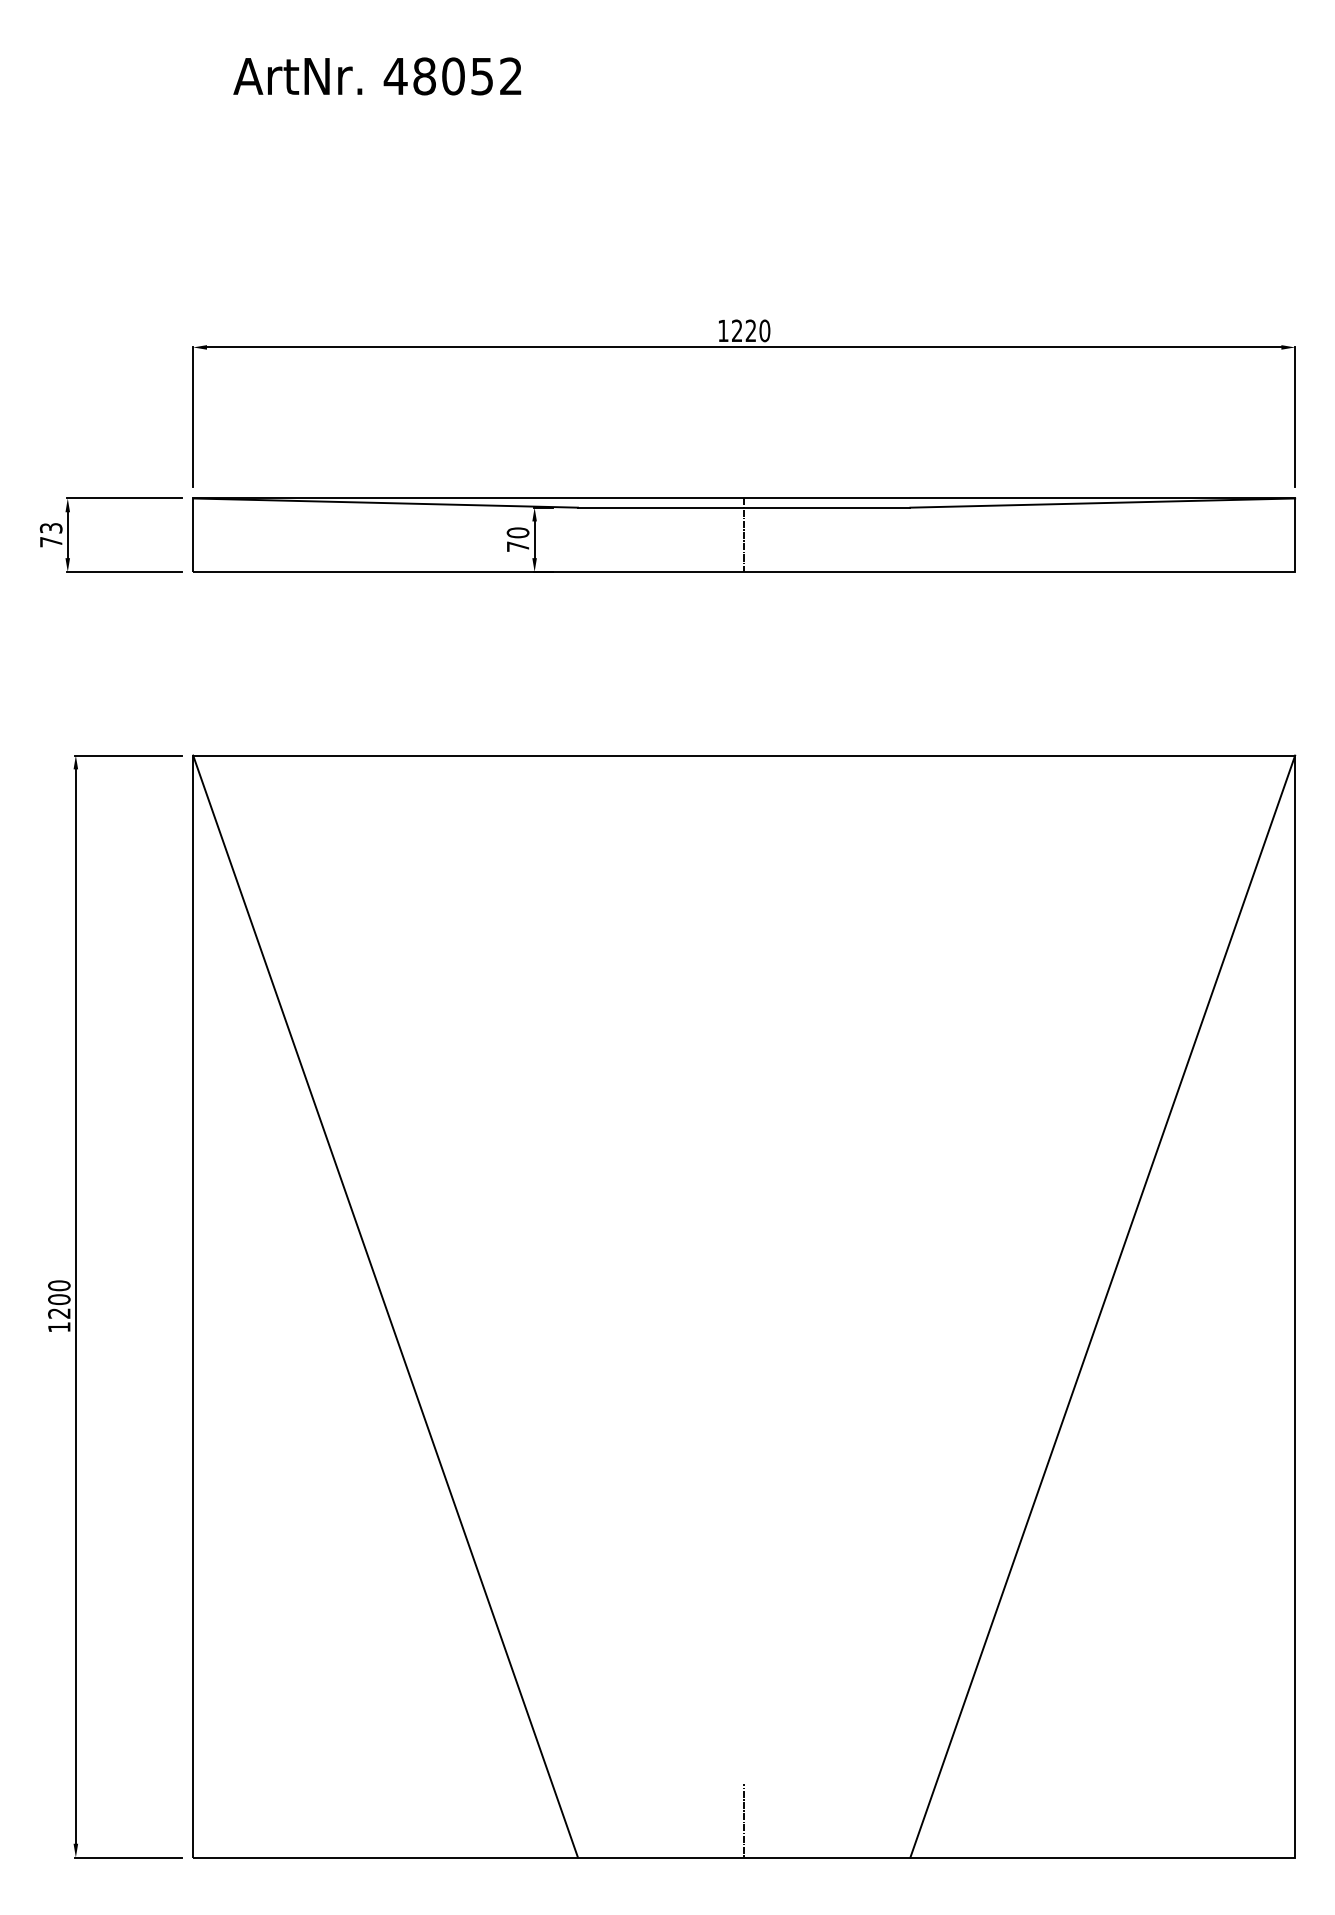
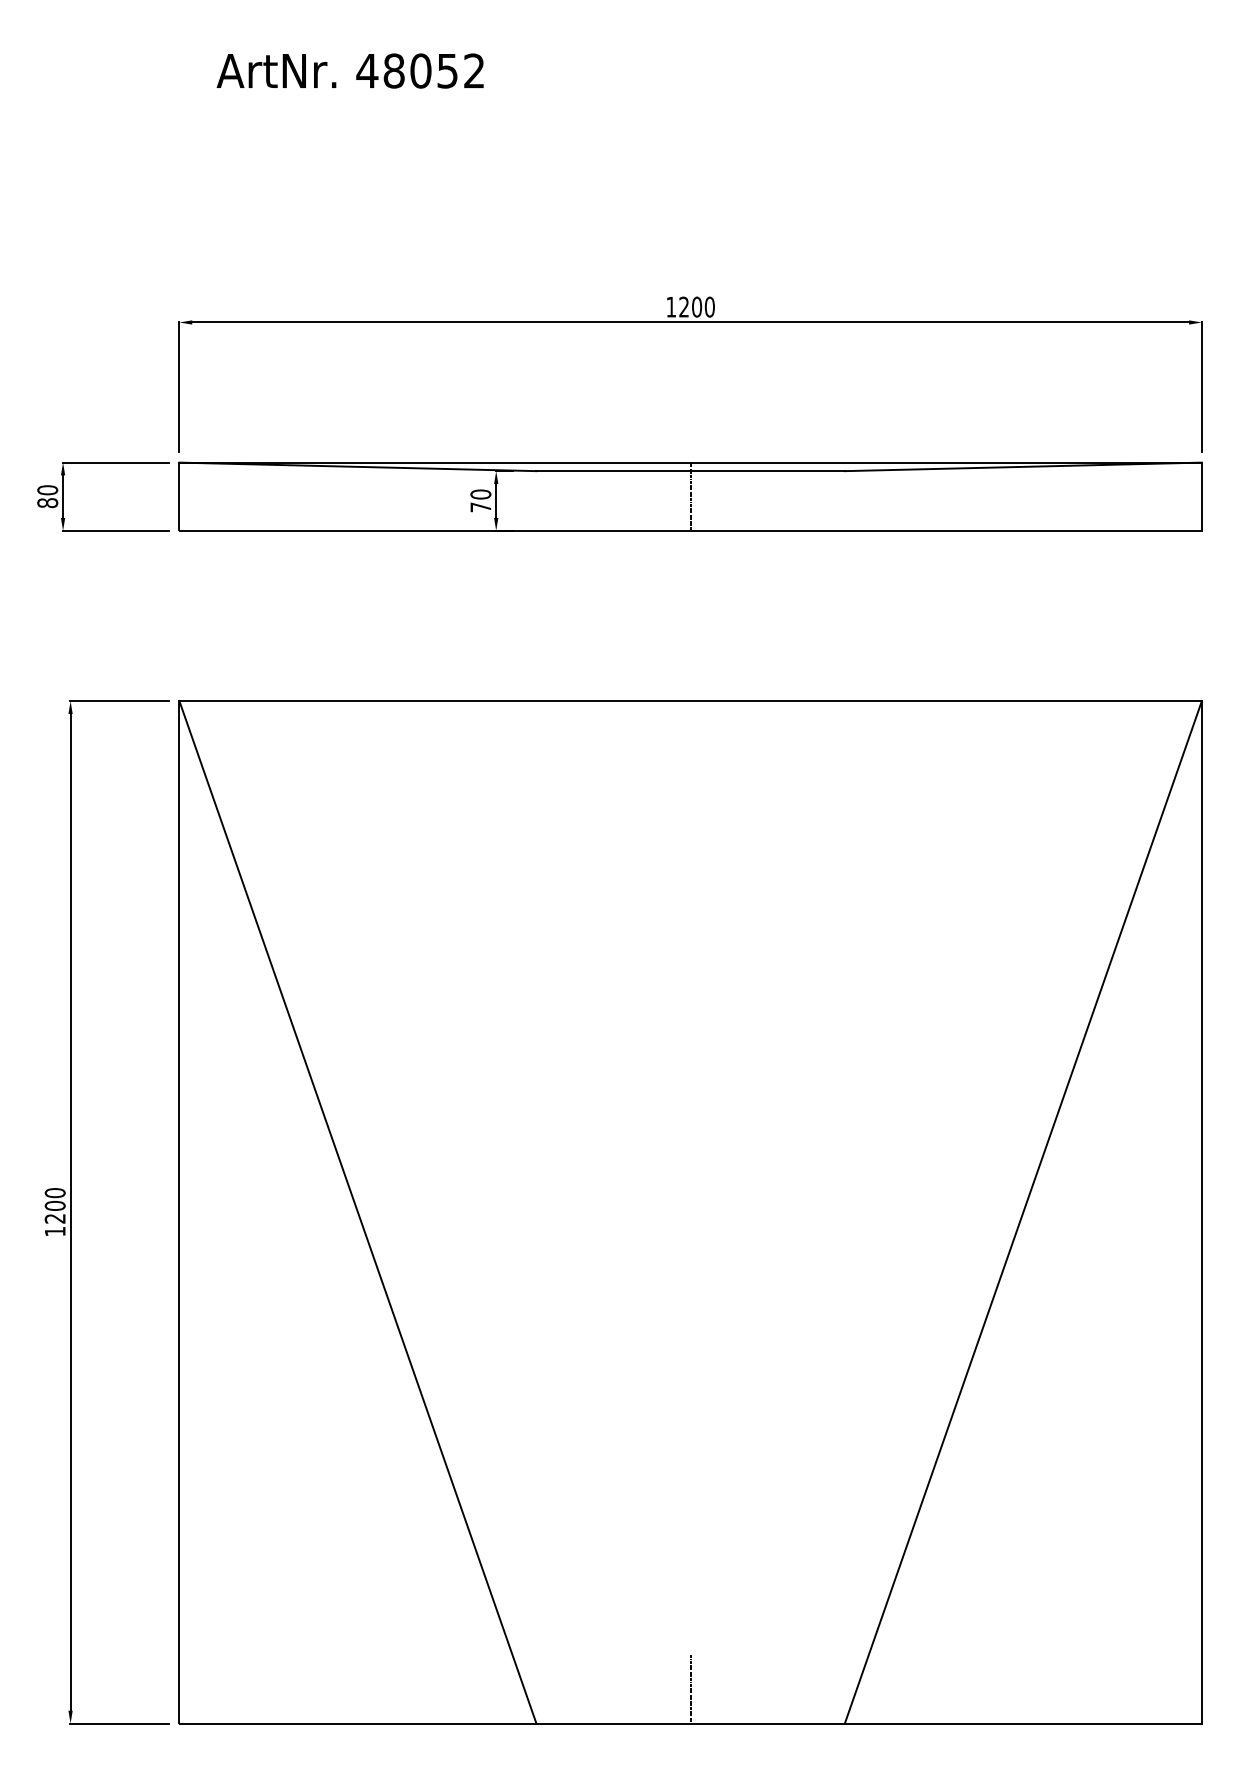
text: (750, 330) -> (696, 306), 1220 -> 1200
text: (50, 534) -> (47, 496), 73 -> 80

